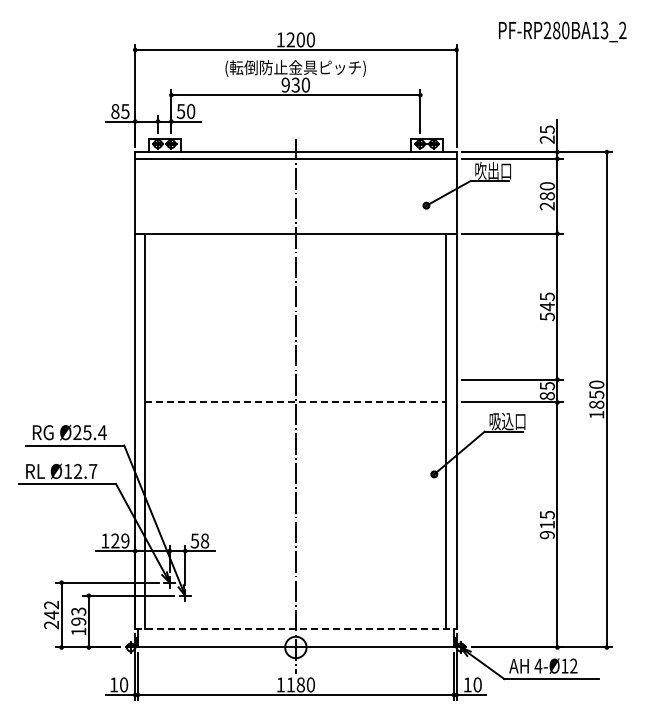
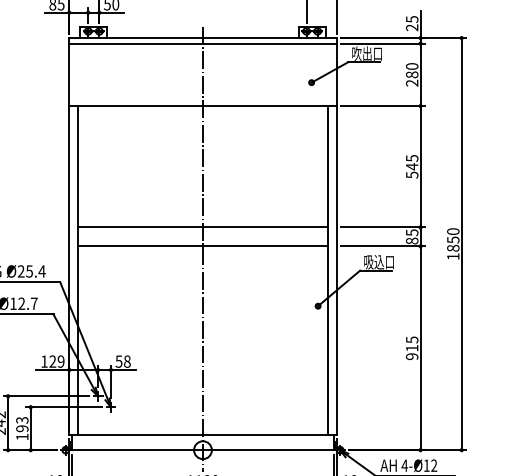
line: (295, 379) -> (202, 227), added
line: (296, 402) -> (203, 246), dashed -> solid
line: (295, 628) -> (202, 434), dashed -> solid

